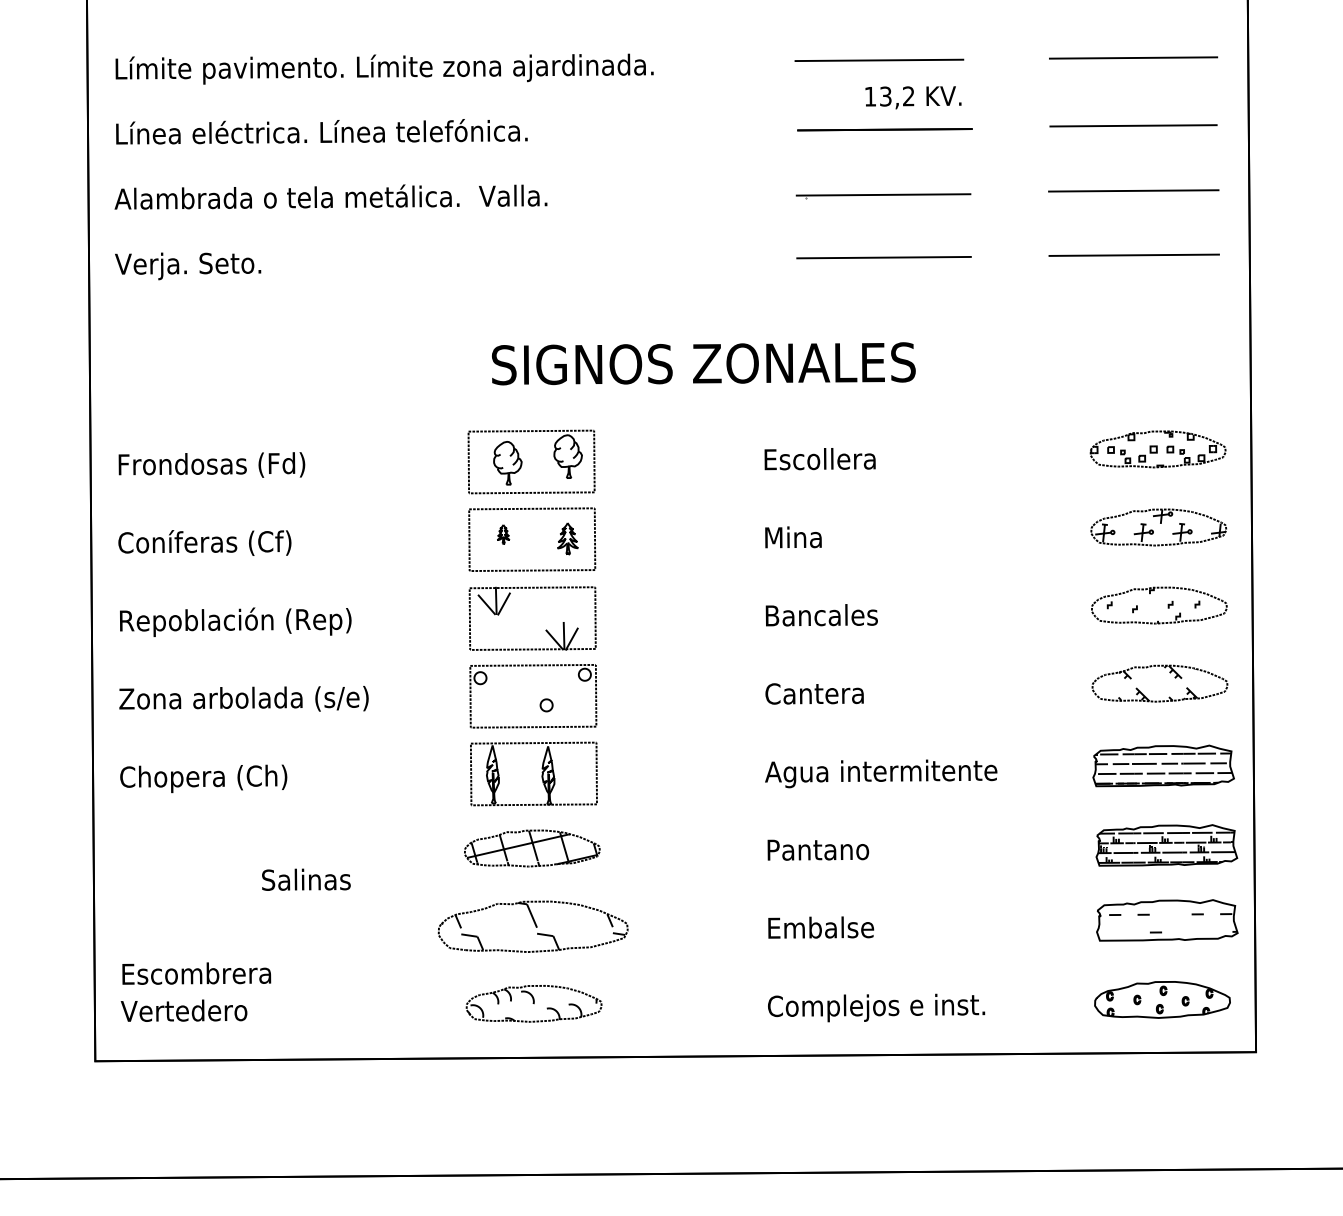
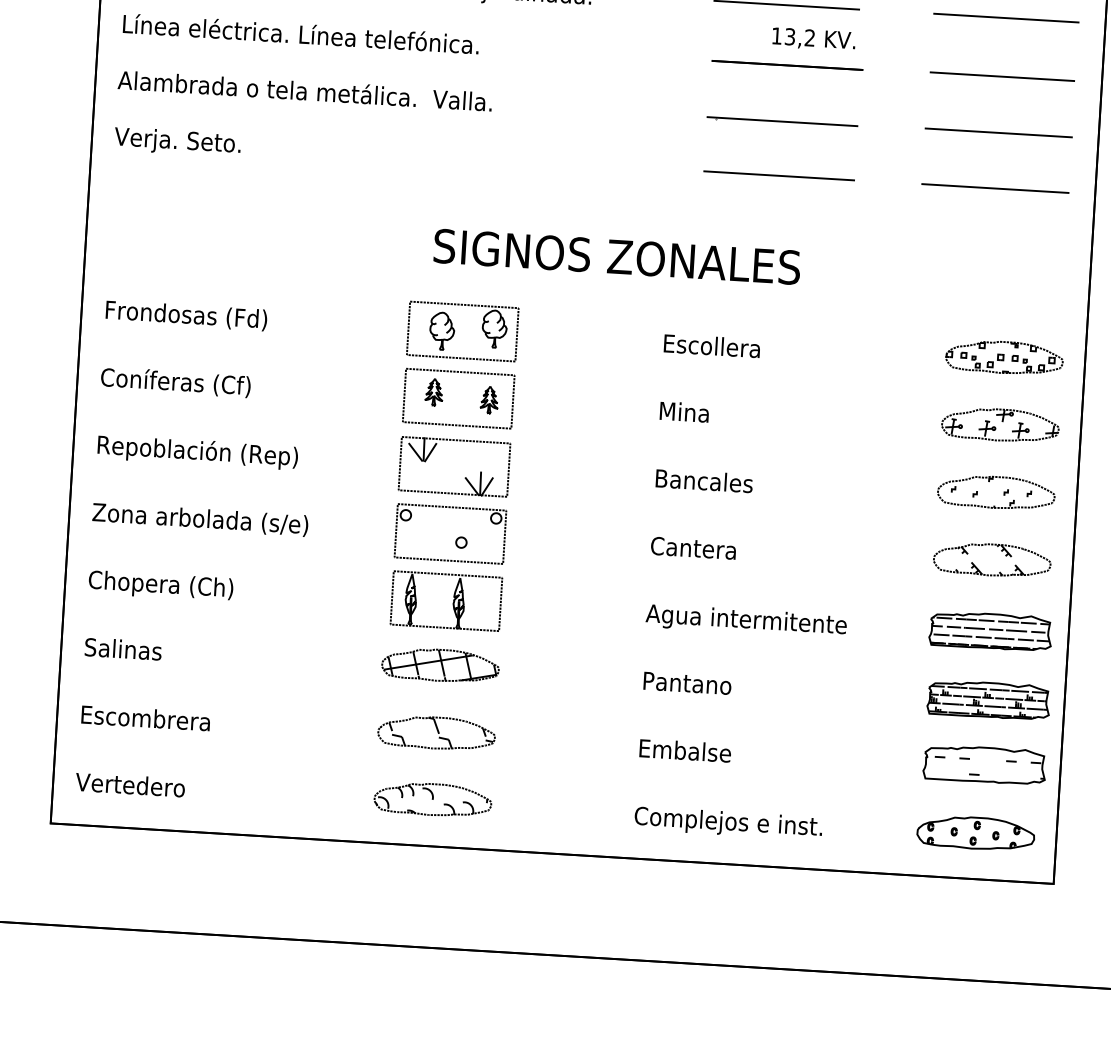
part: (503, 534) -> (434, 392), size x1.67
text: (306, 879) -> (123, 648), moved
part: (532, 926) -> (436, 732), size x0.71
text: (196, 973) -> (145, 718), moved

